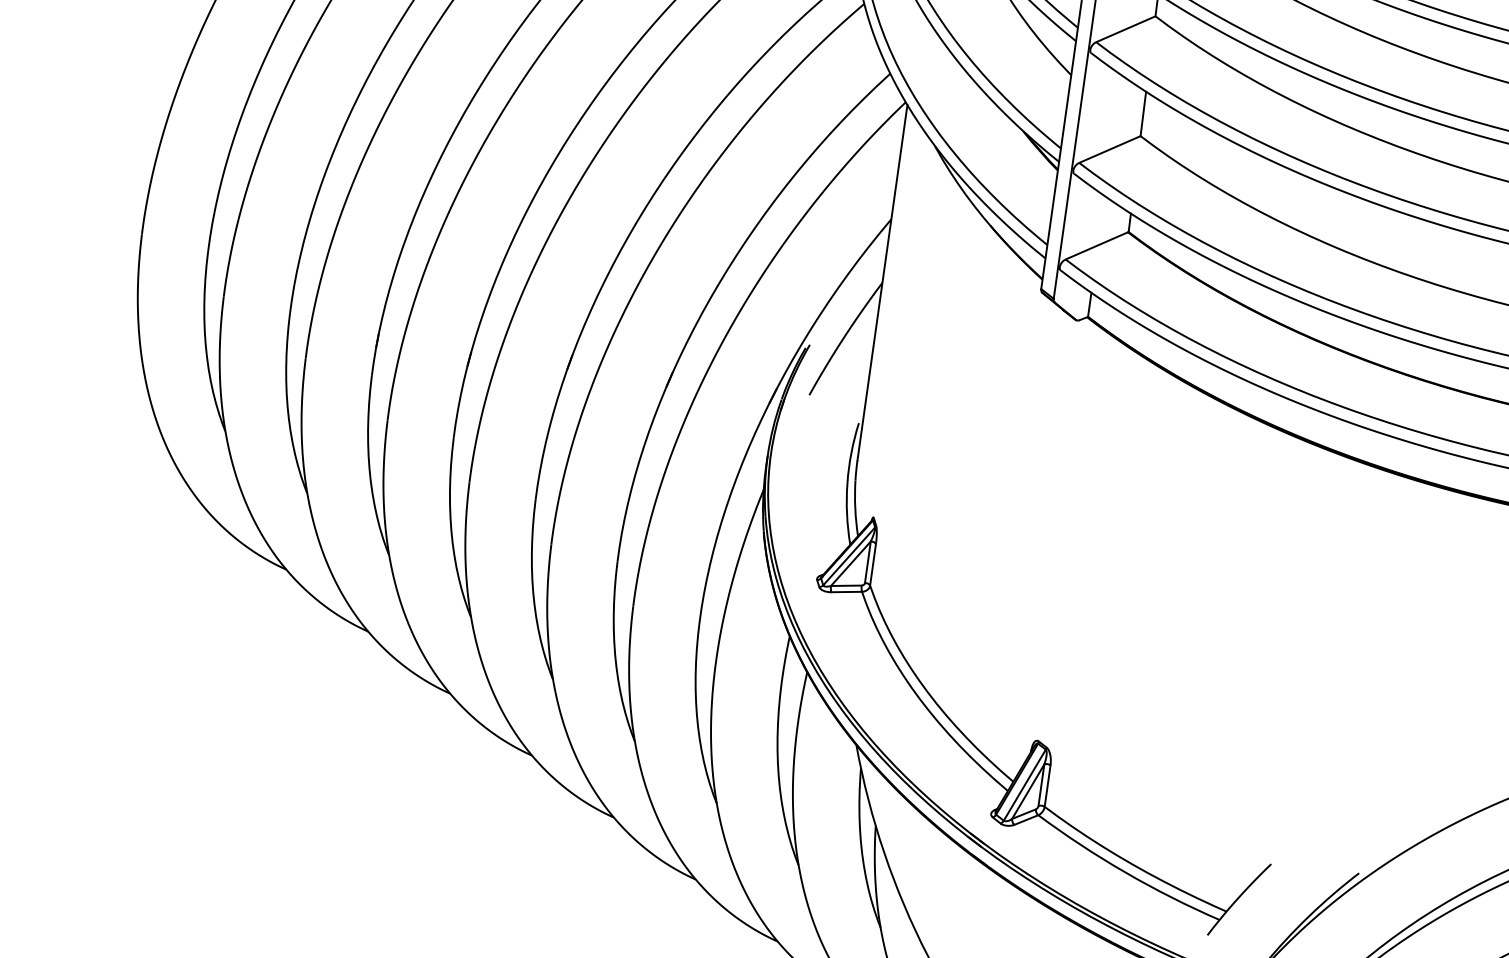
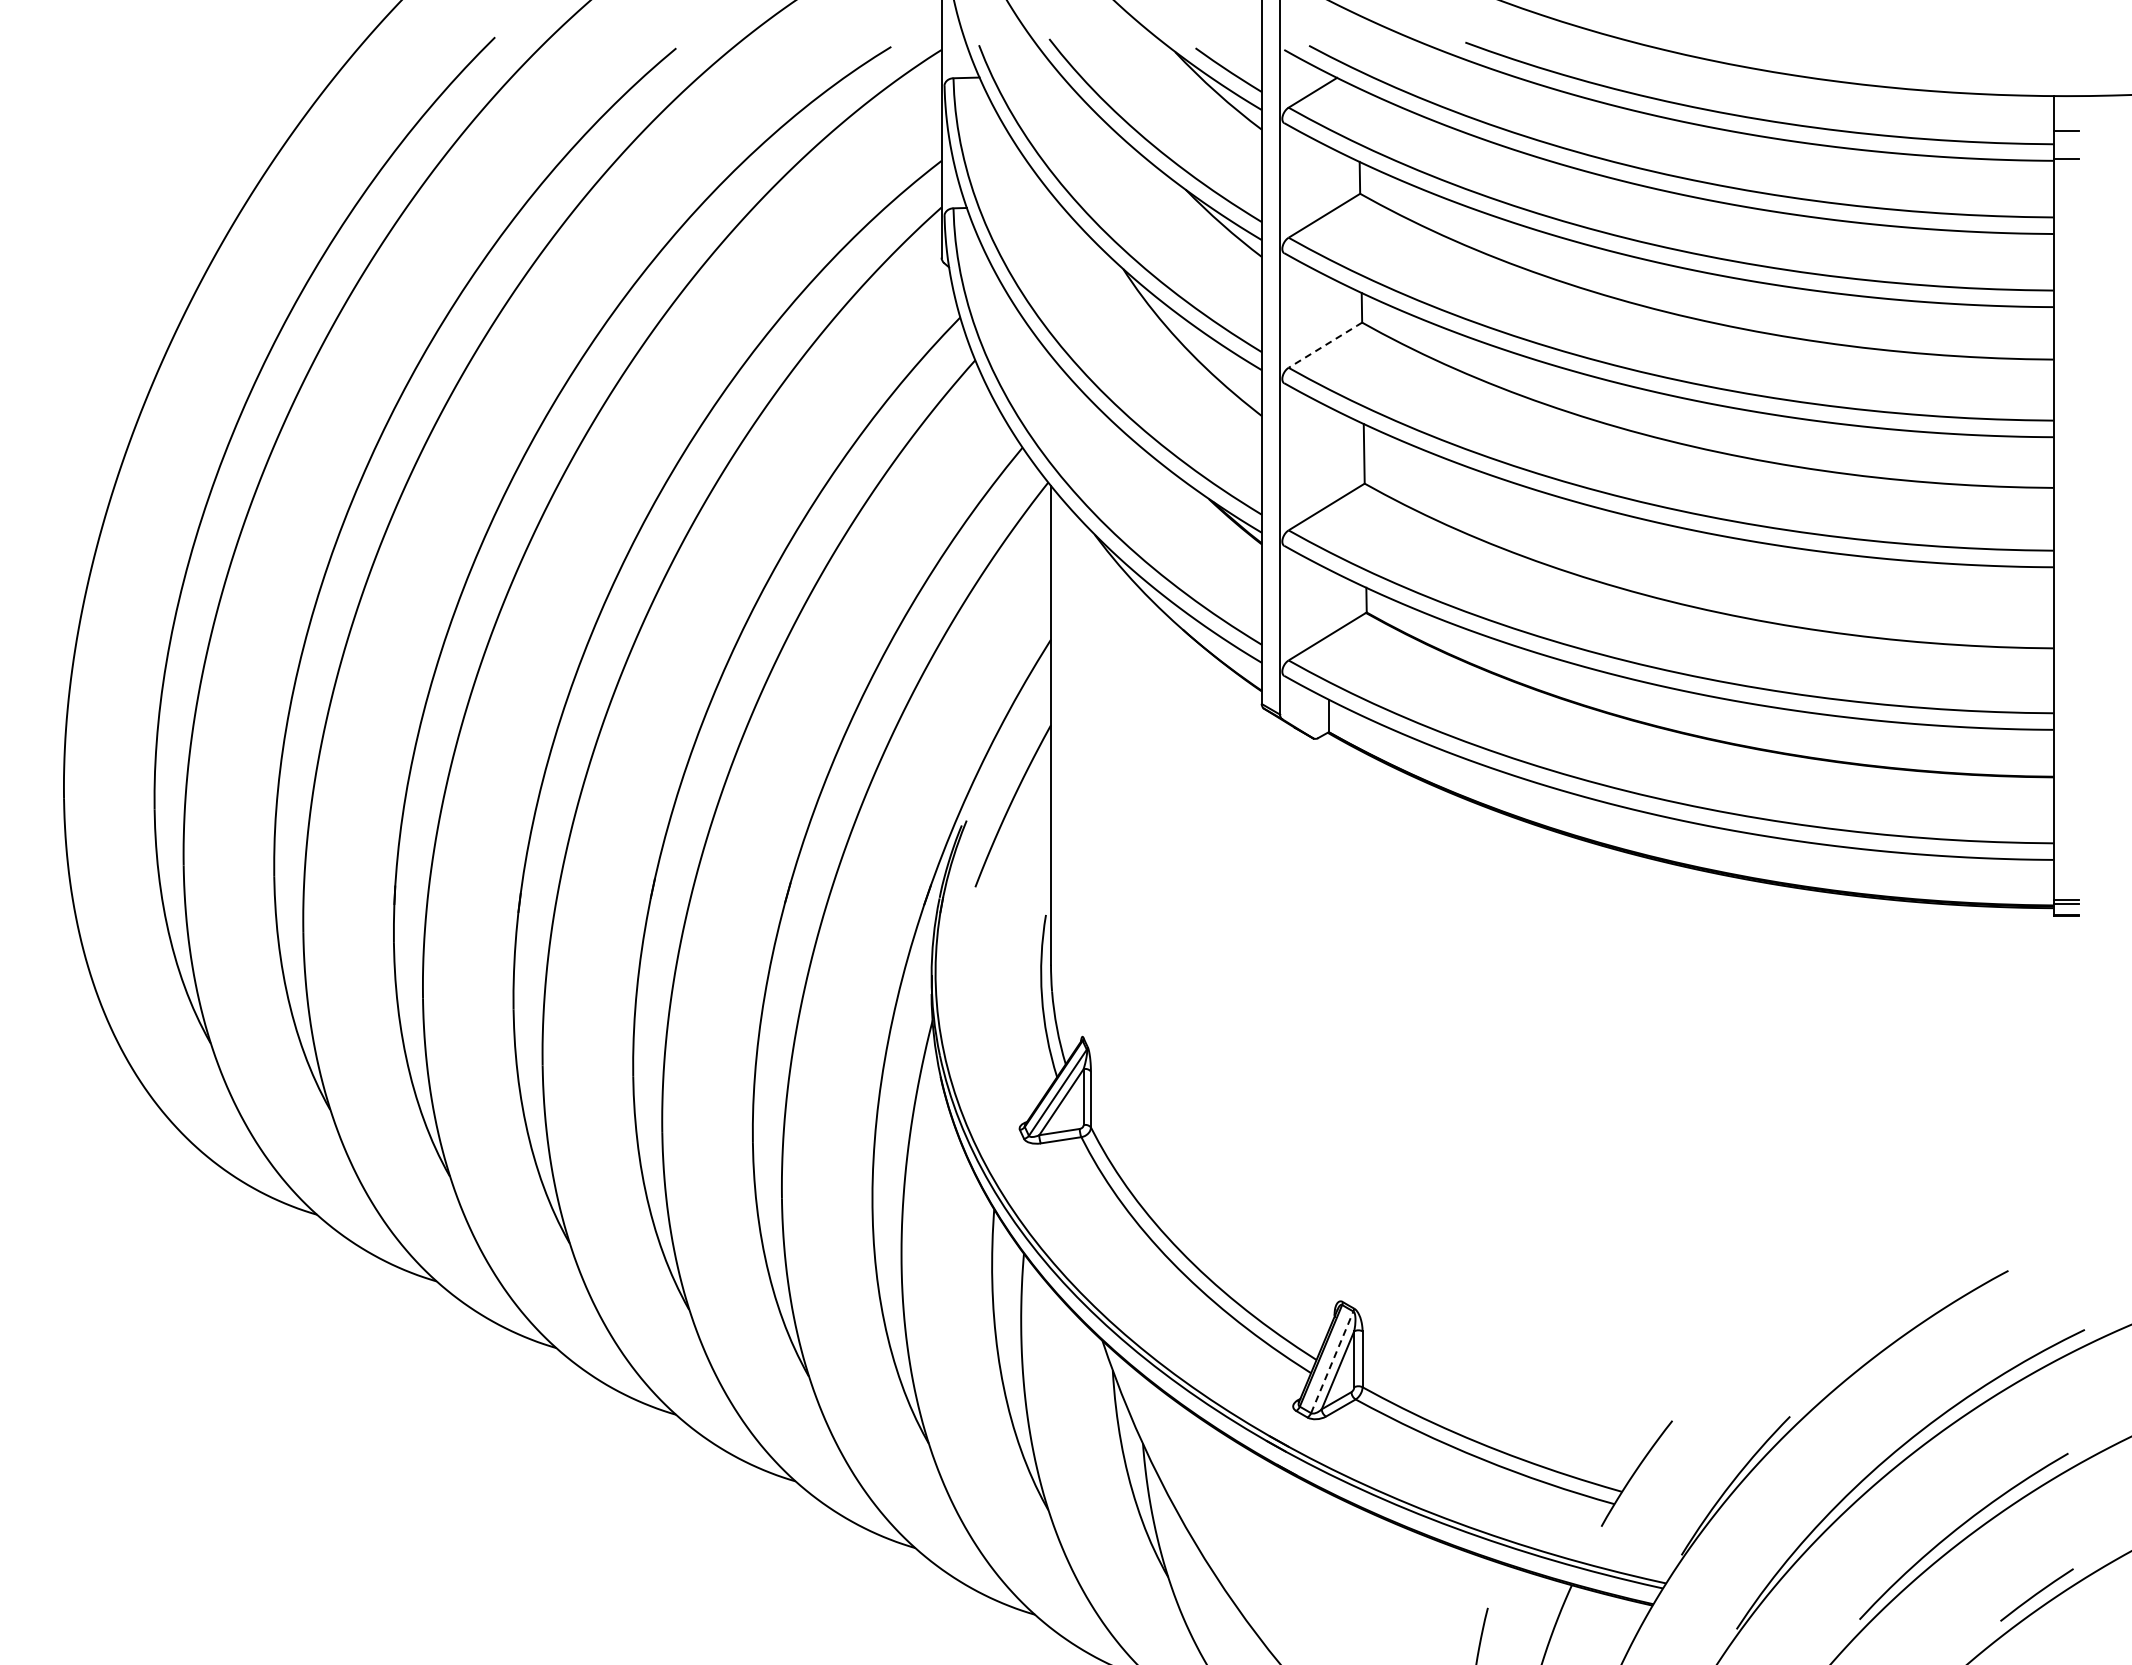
line: (1125, 28) -> (1325, 344), solid -> dashed
line: (1025, 784) -> (1332, 1361), solid -> dashed

